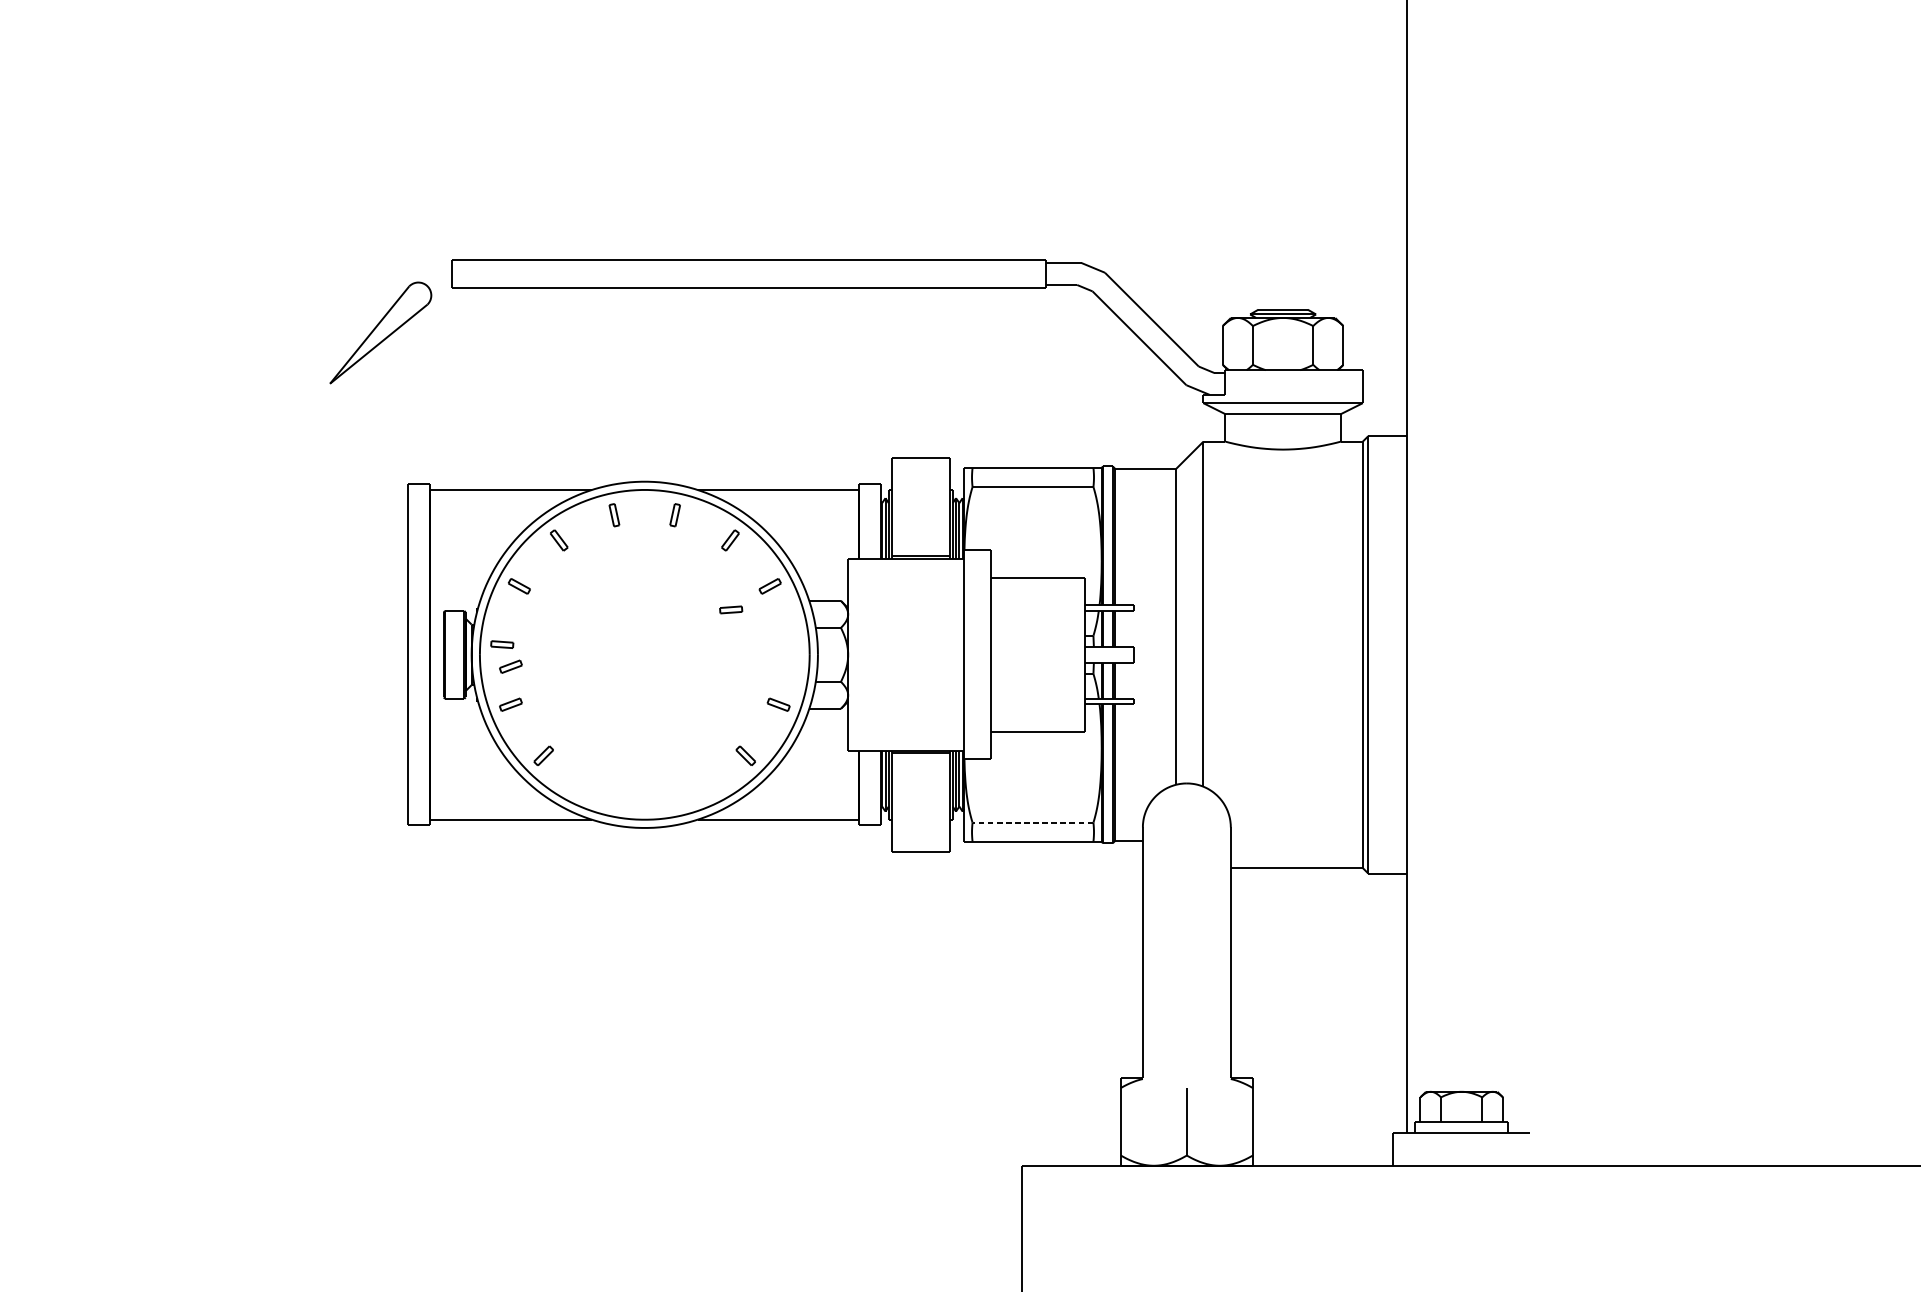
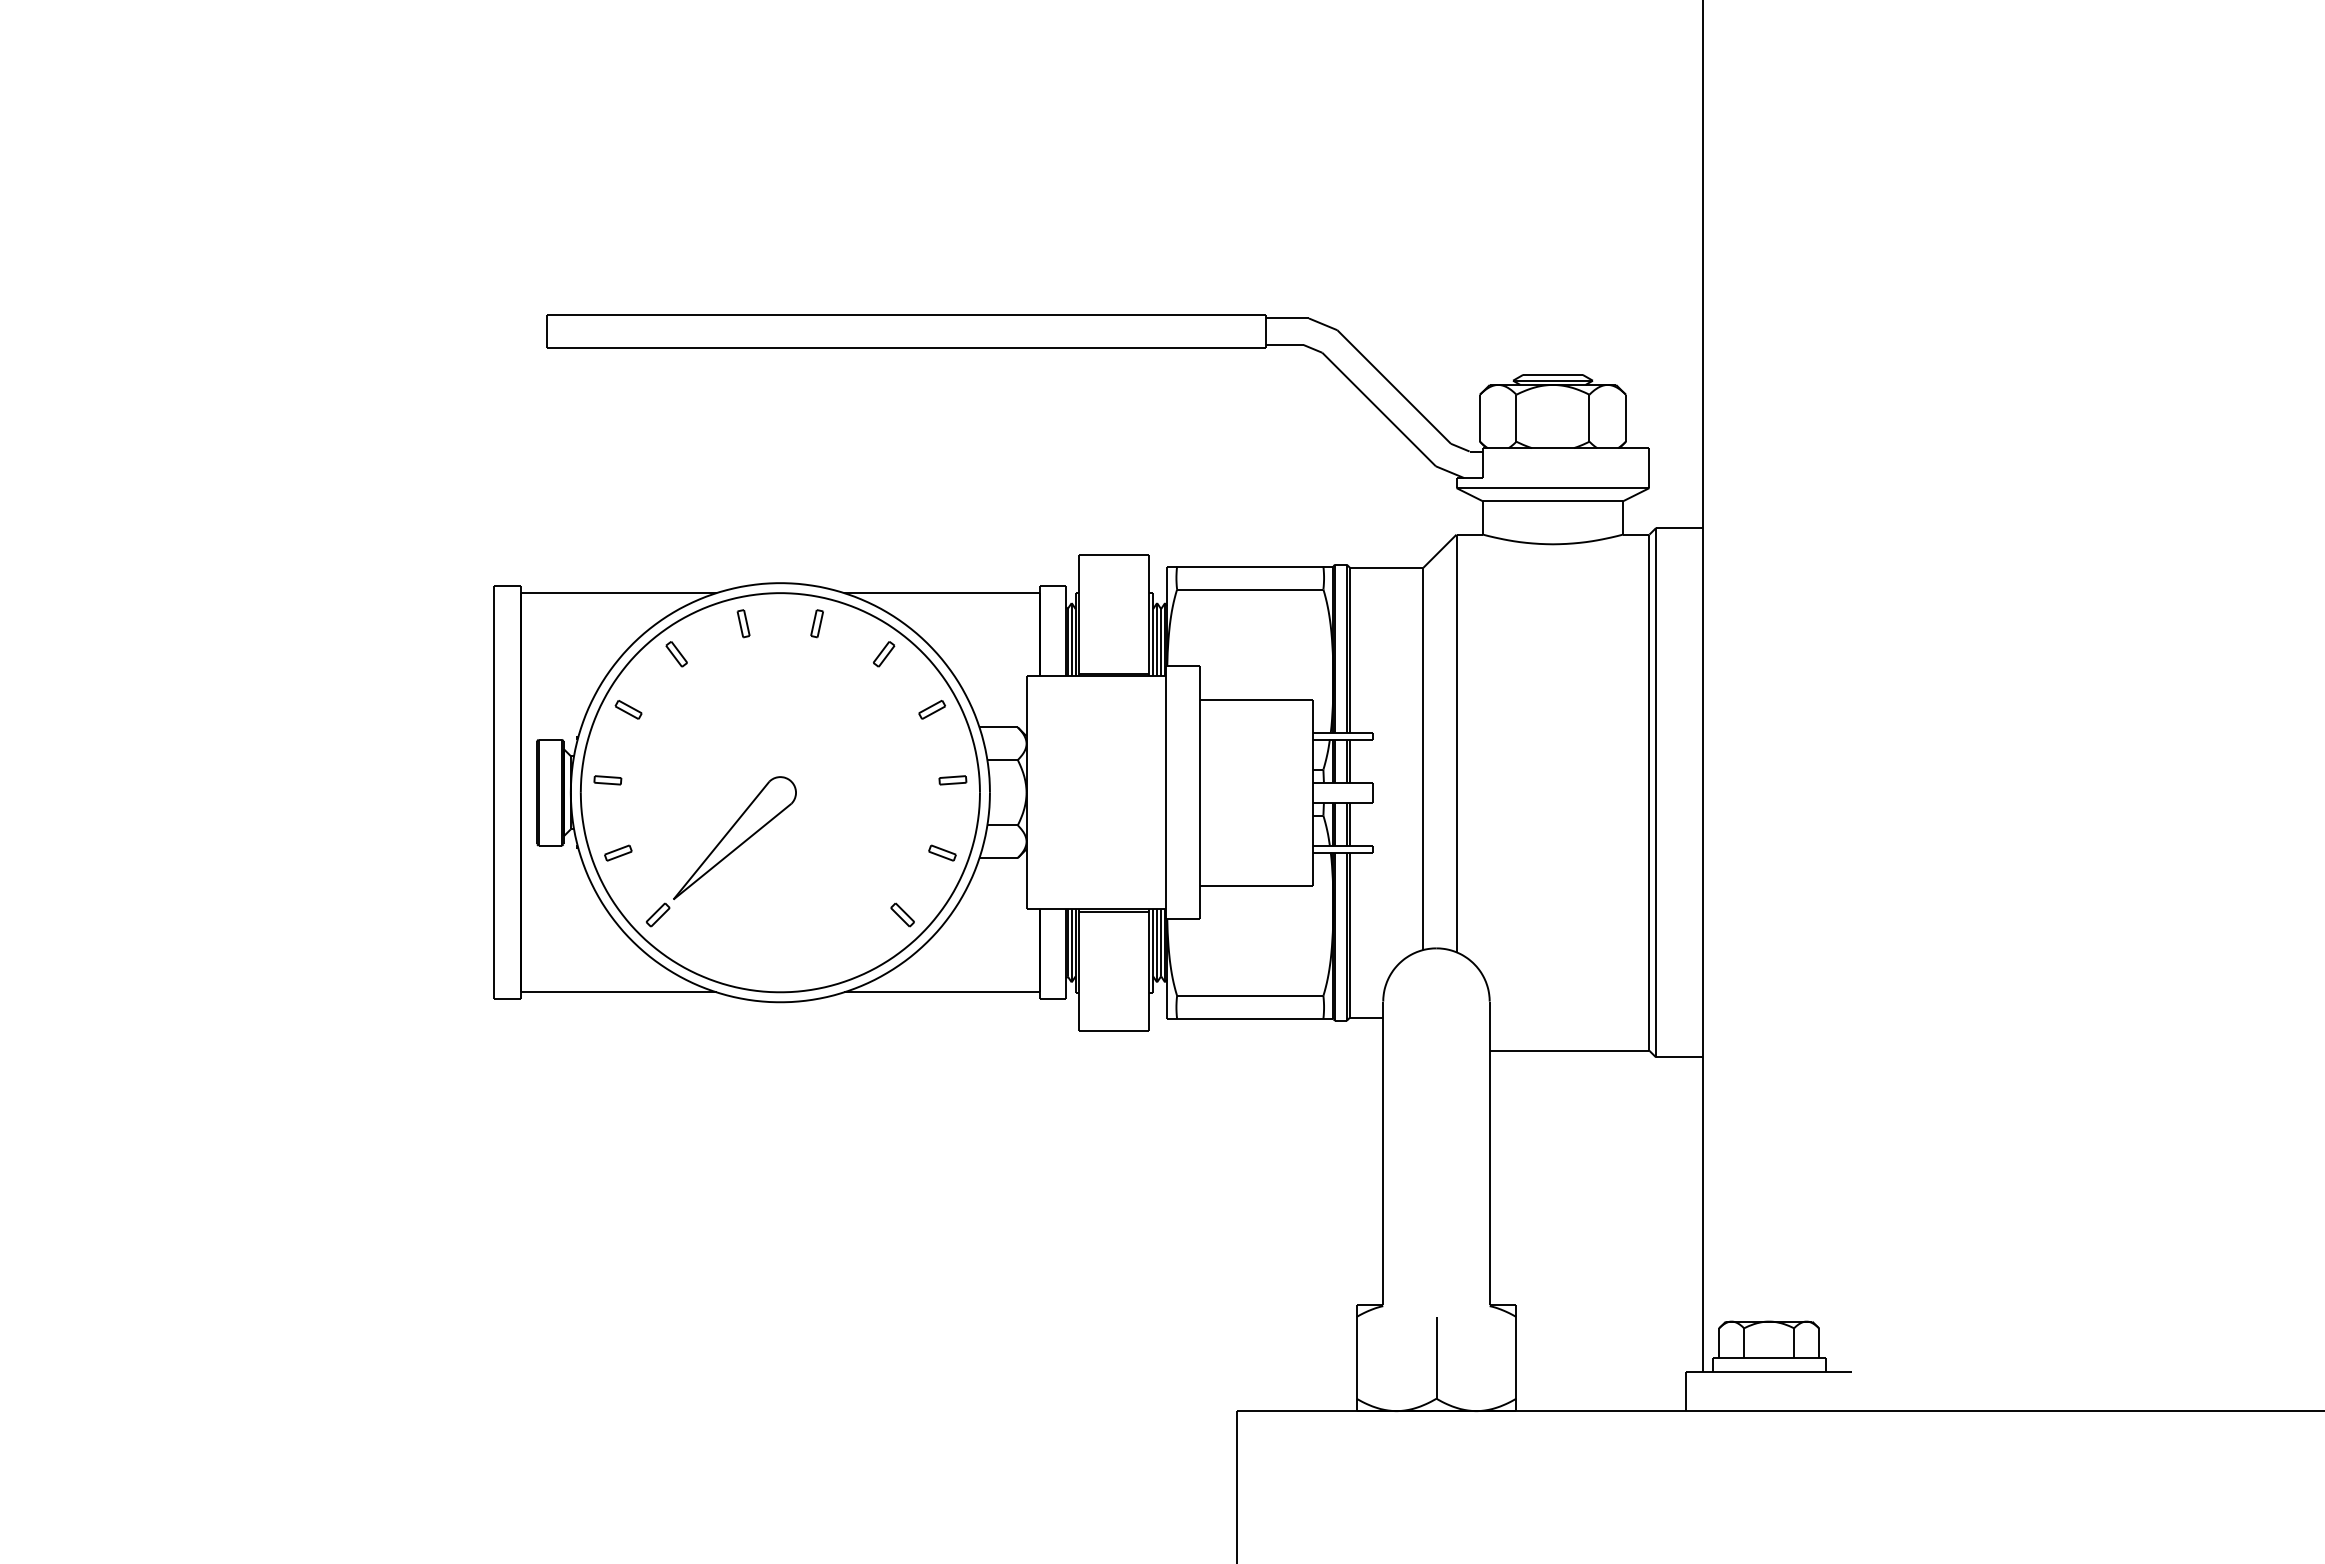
part: (380, 333) -> (734, 838), moved
part: (730, 610) -> (952, 780), moved
part: (511, 666) -> (618, 806), removed
line: (1032, 822) -> (1249, 995), dashed -> solid

